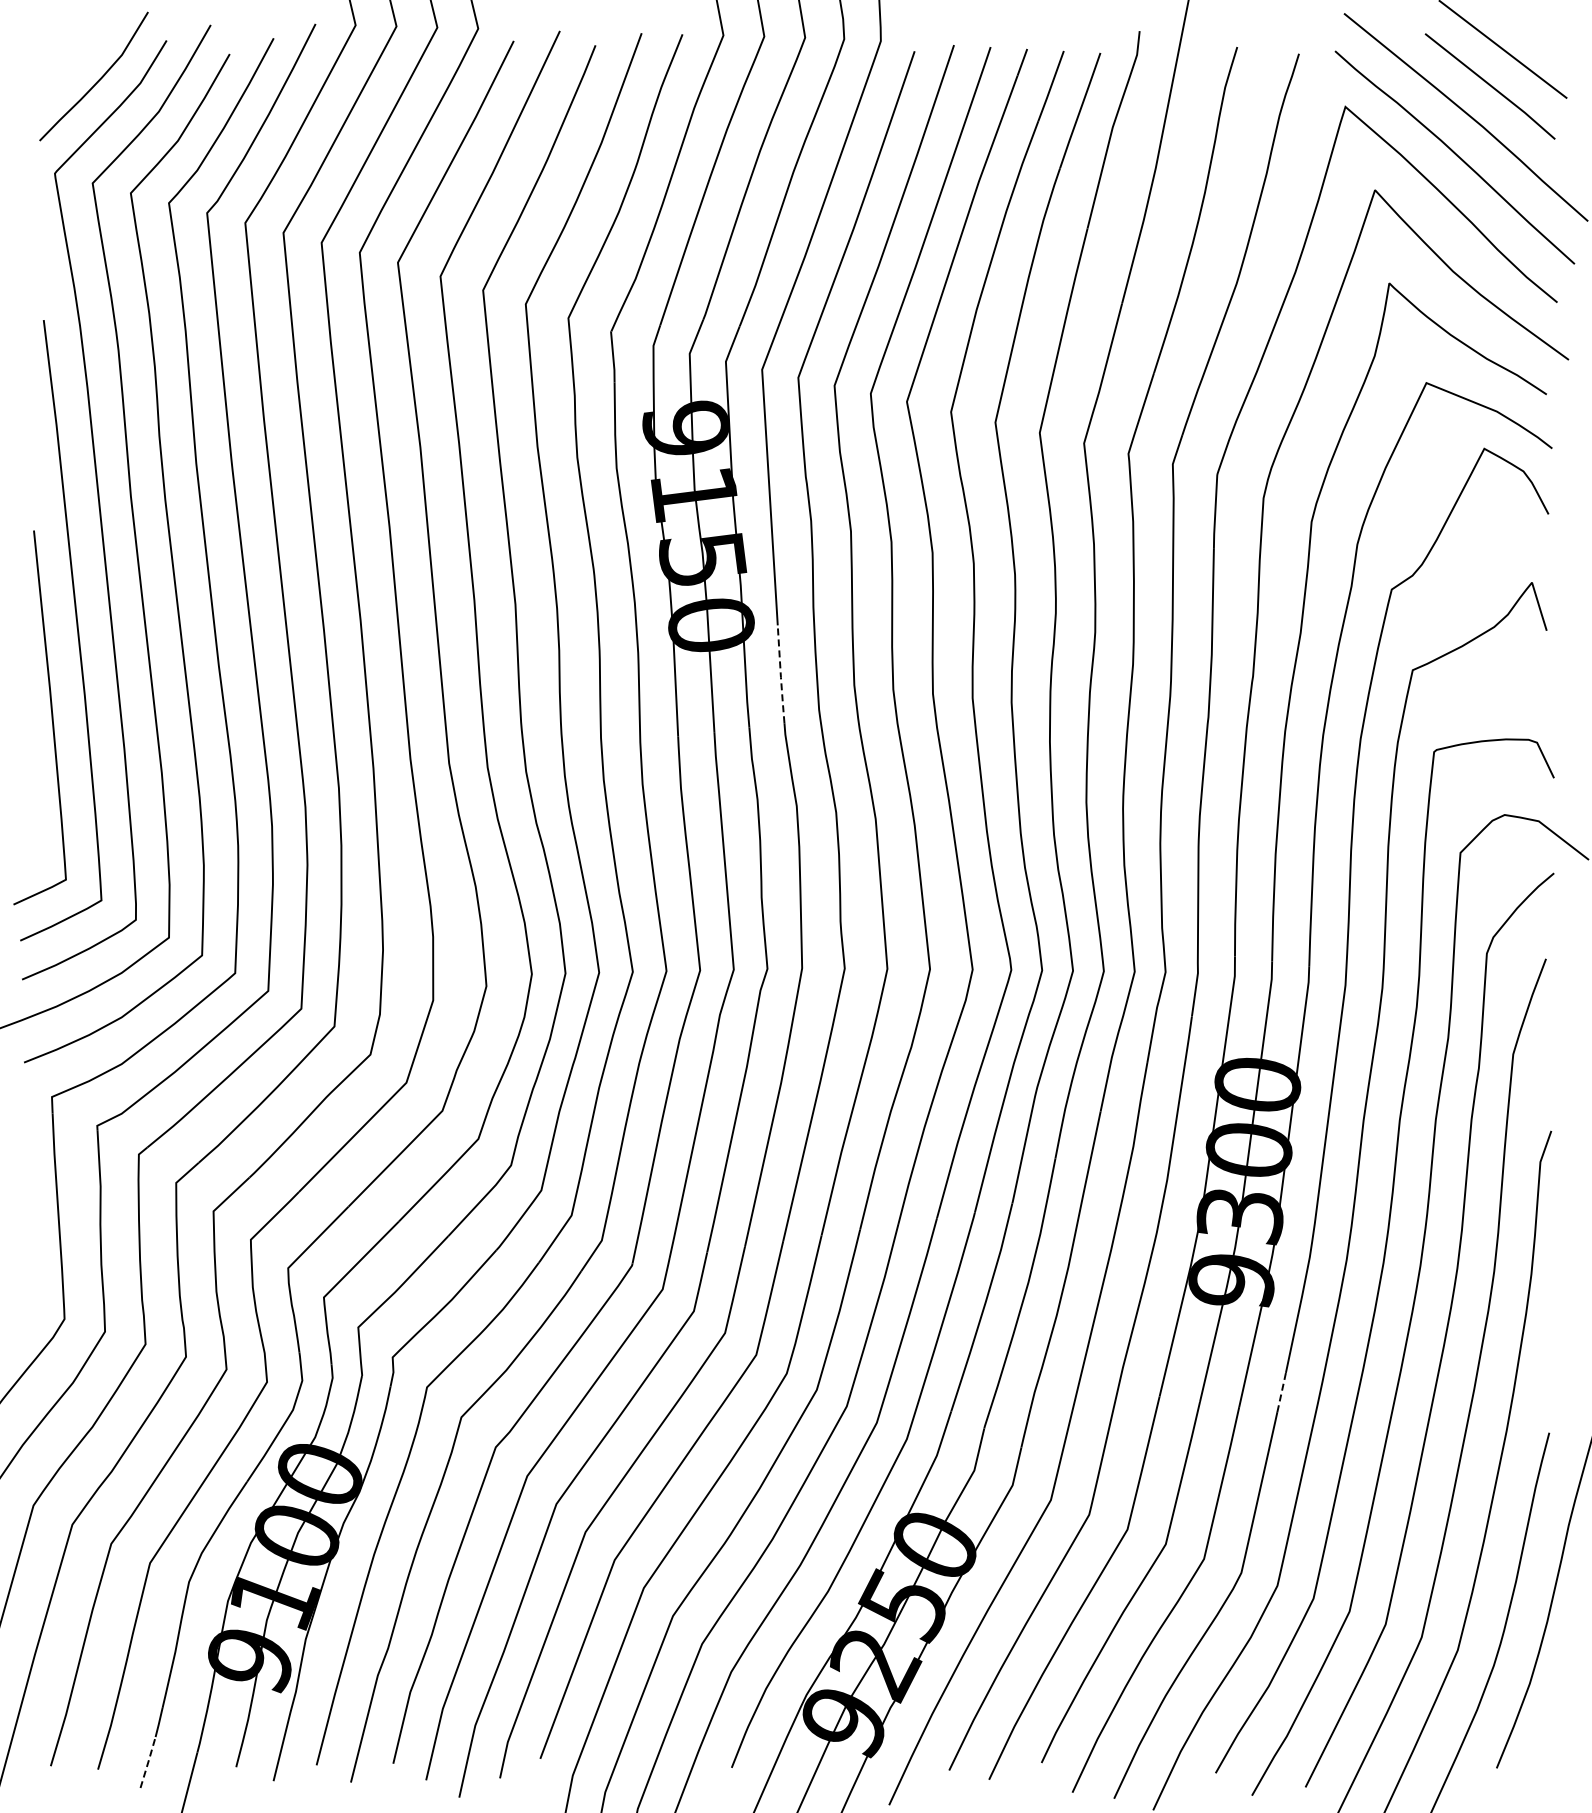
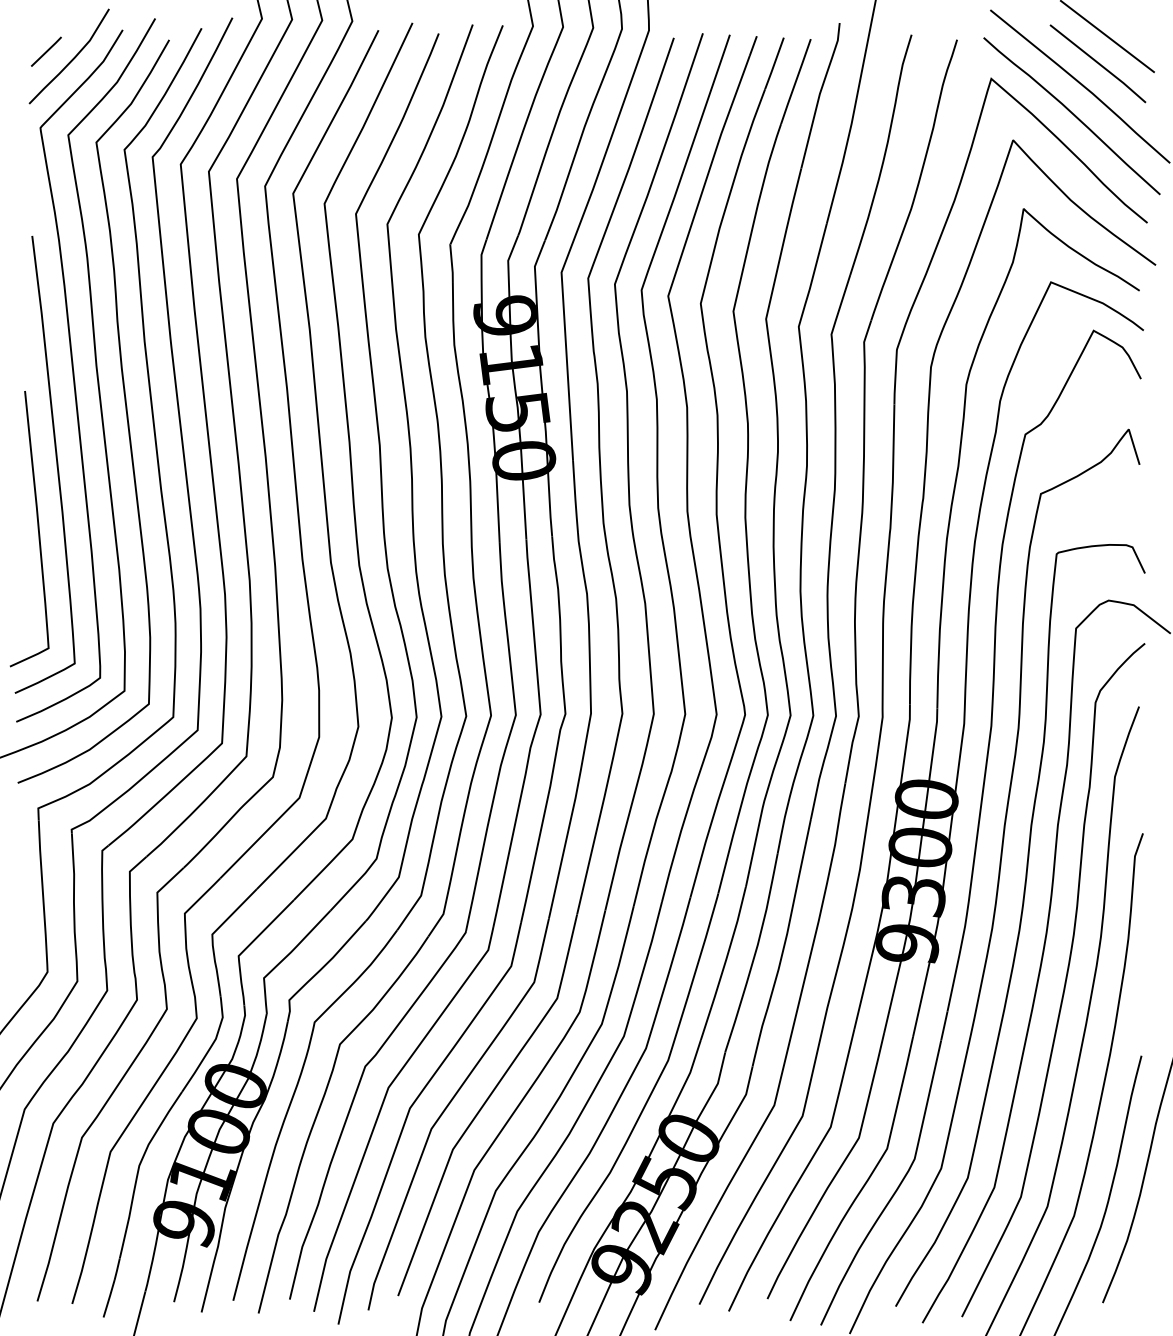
line: (62, 69) -> (46, 51), added
line: (780, 675) -> (575, 497), dashed -> solid
line: (1281, 1391) -> (944, 1025), dashed -> solid
line: (148, 1761) -> (109, 1297), dashed -> solid

